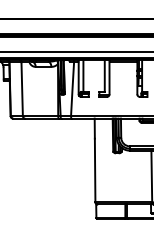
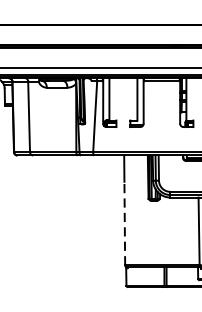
line: (95, 170) -> (125, 223), solid -> dashed

